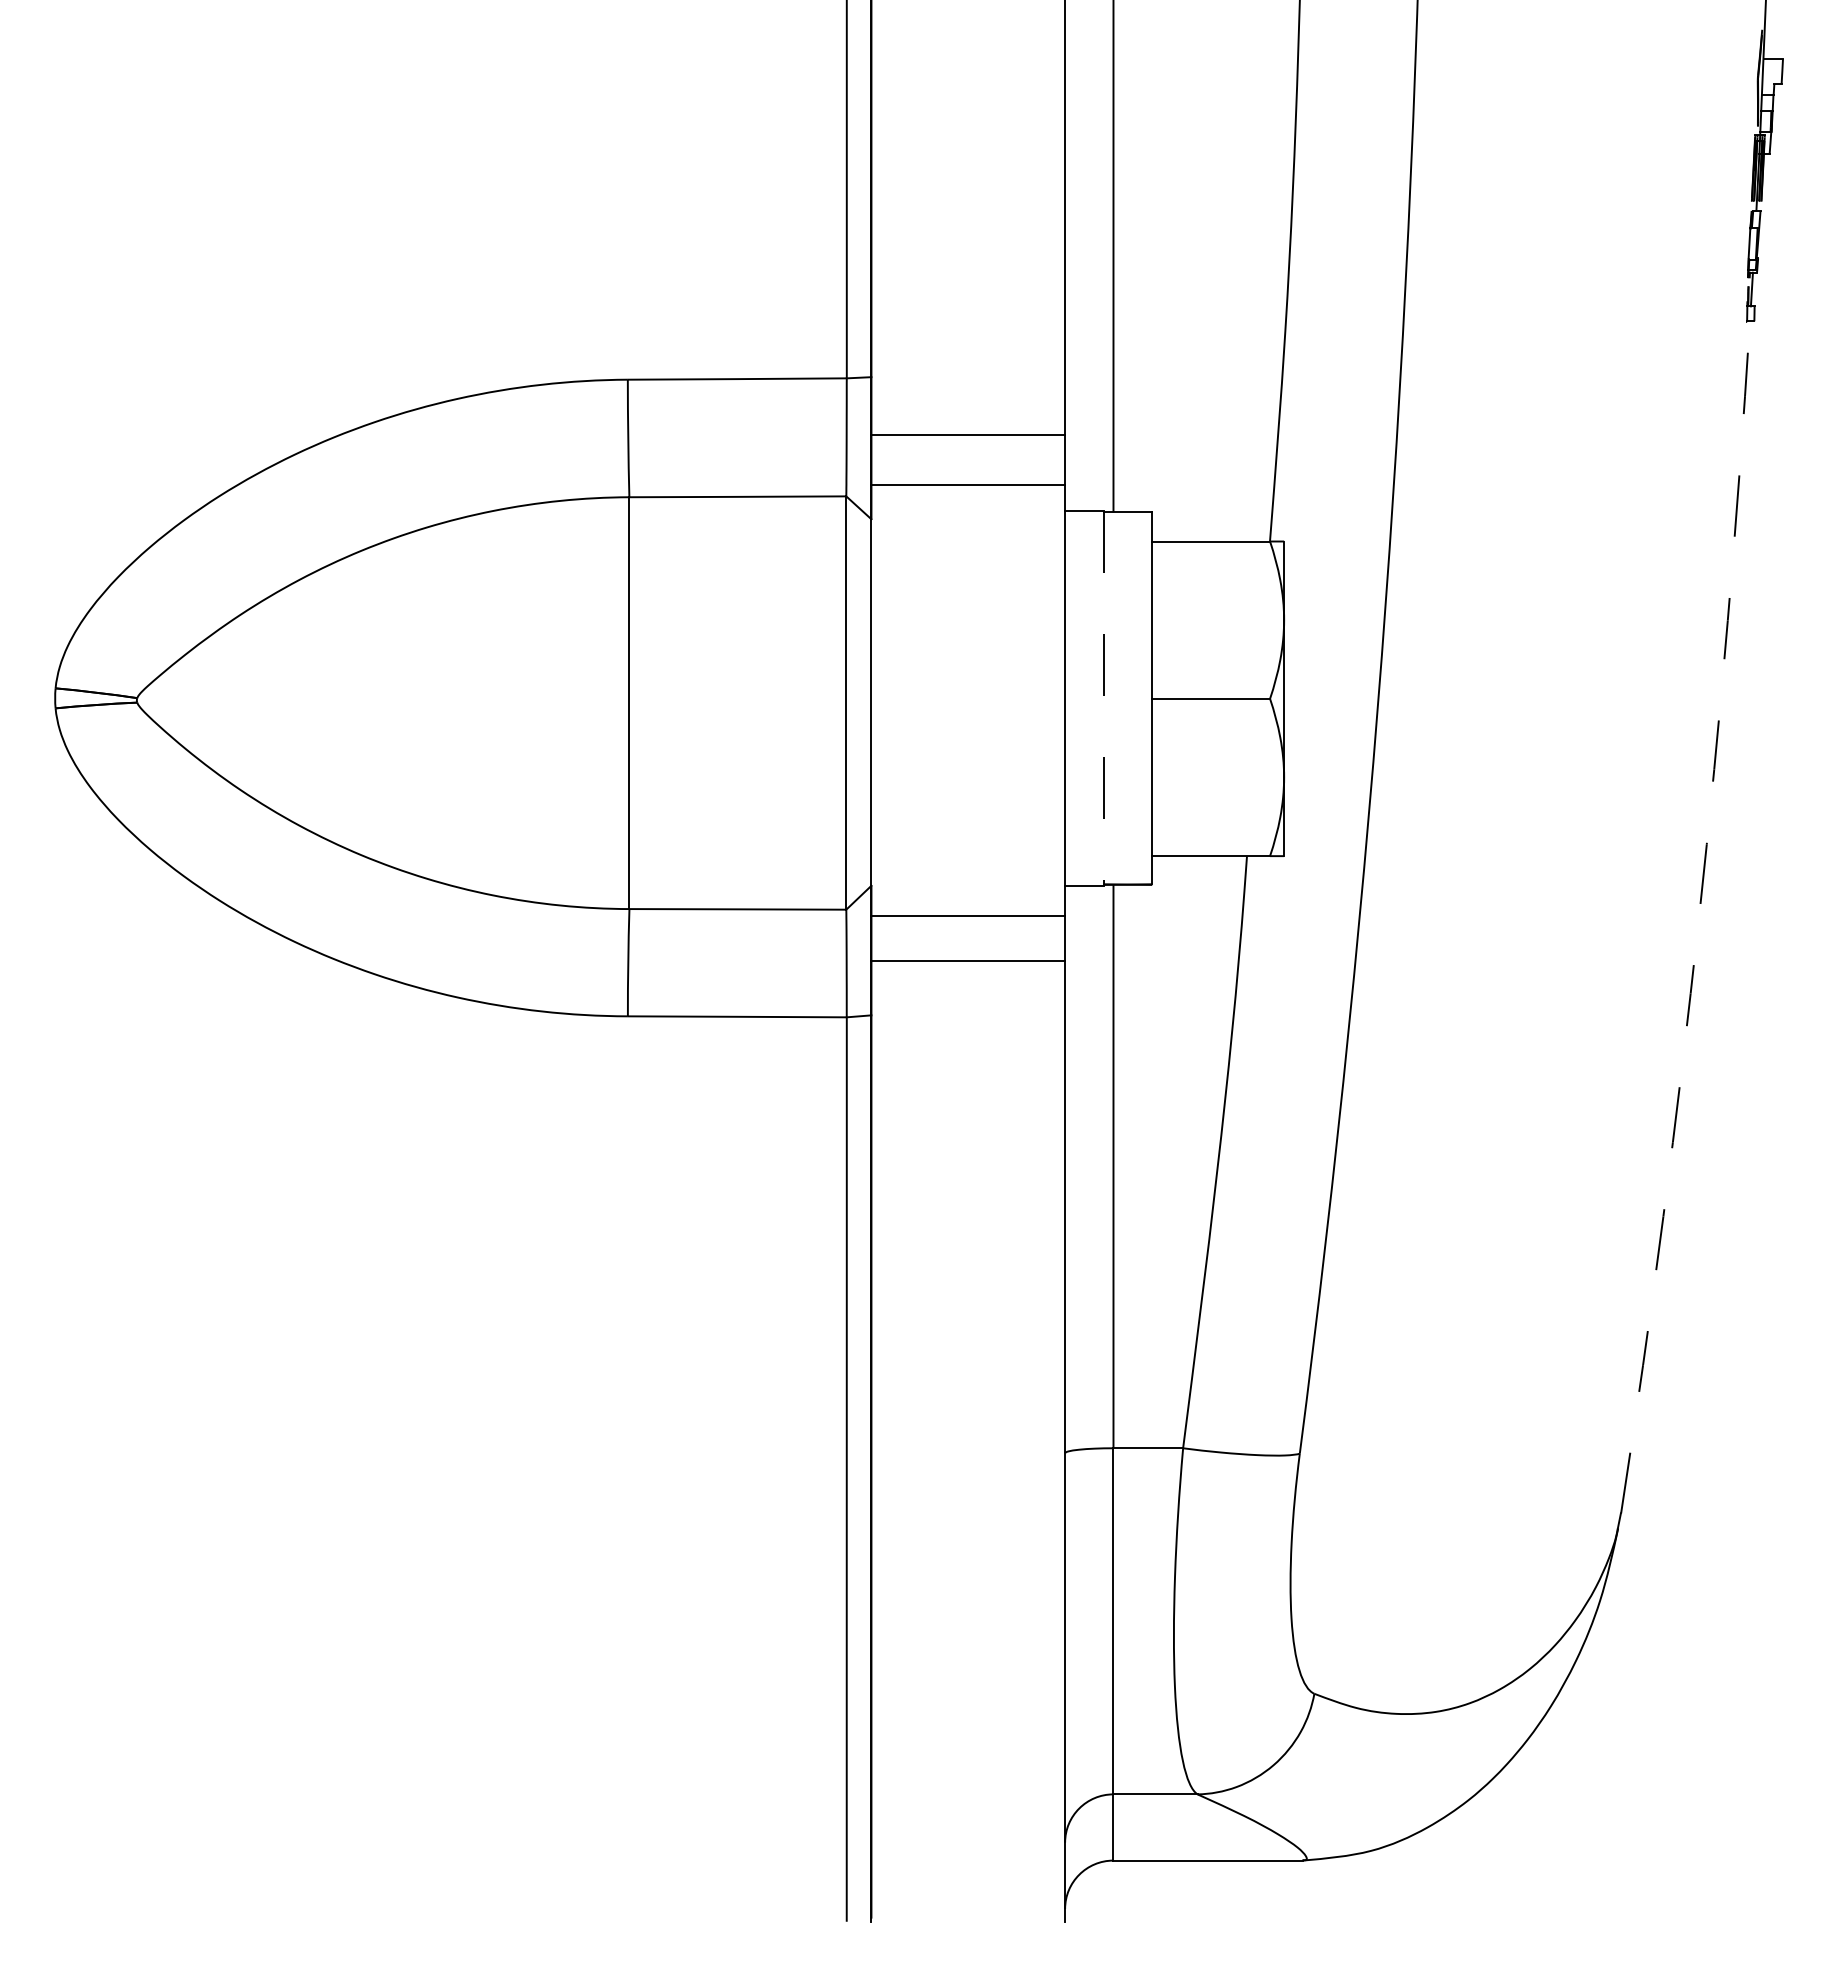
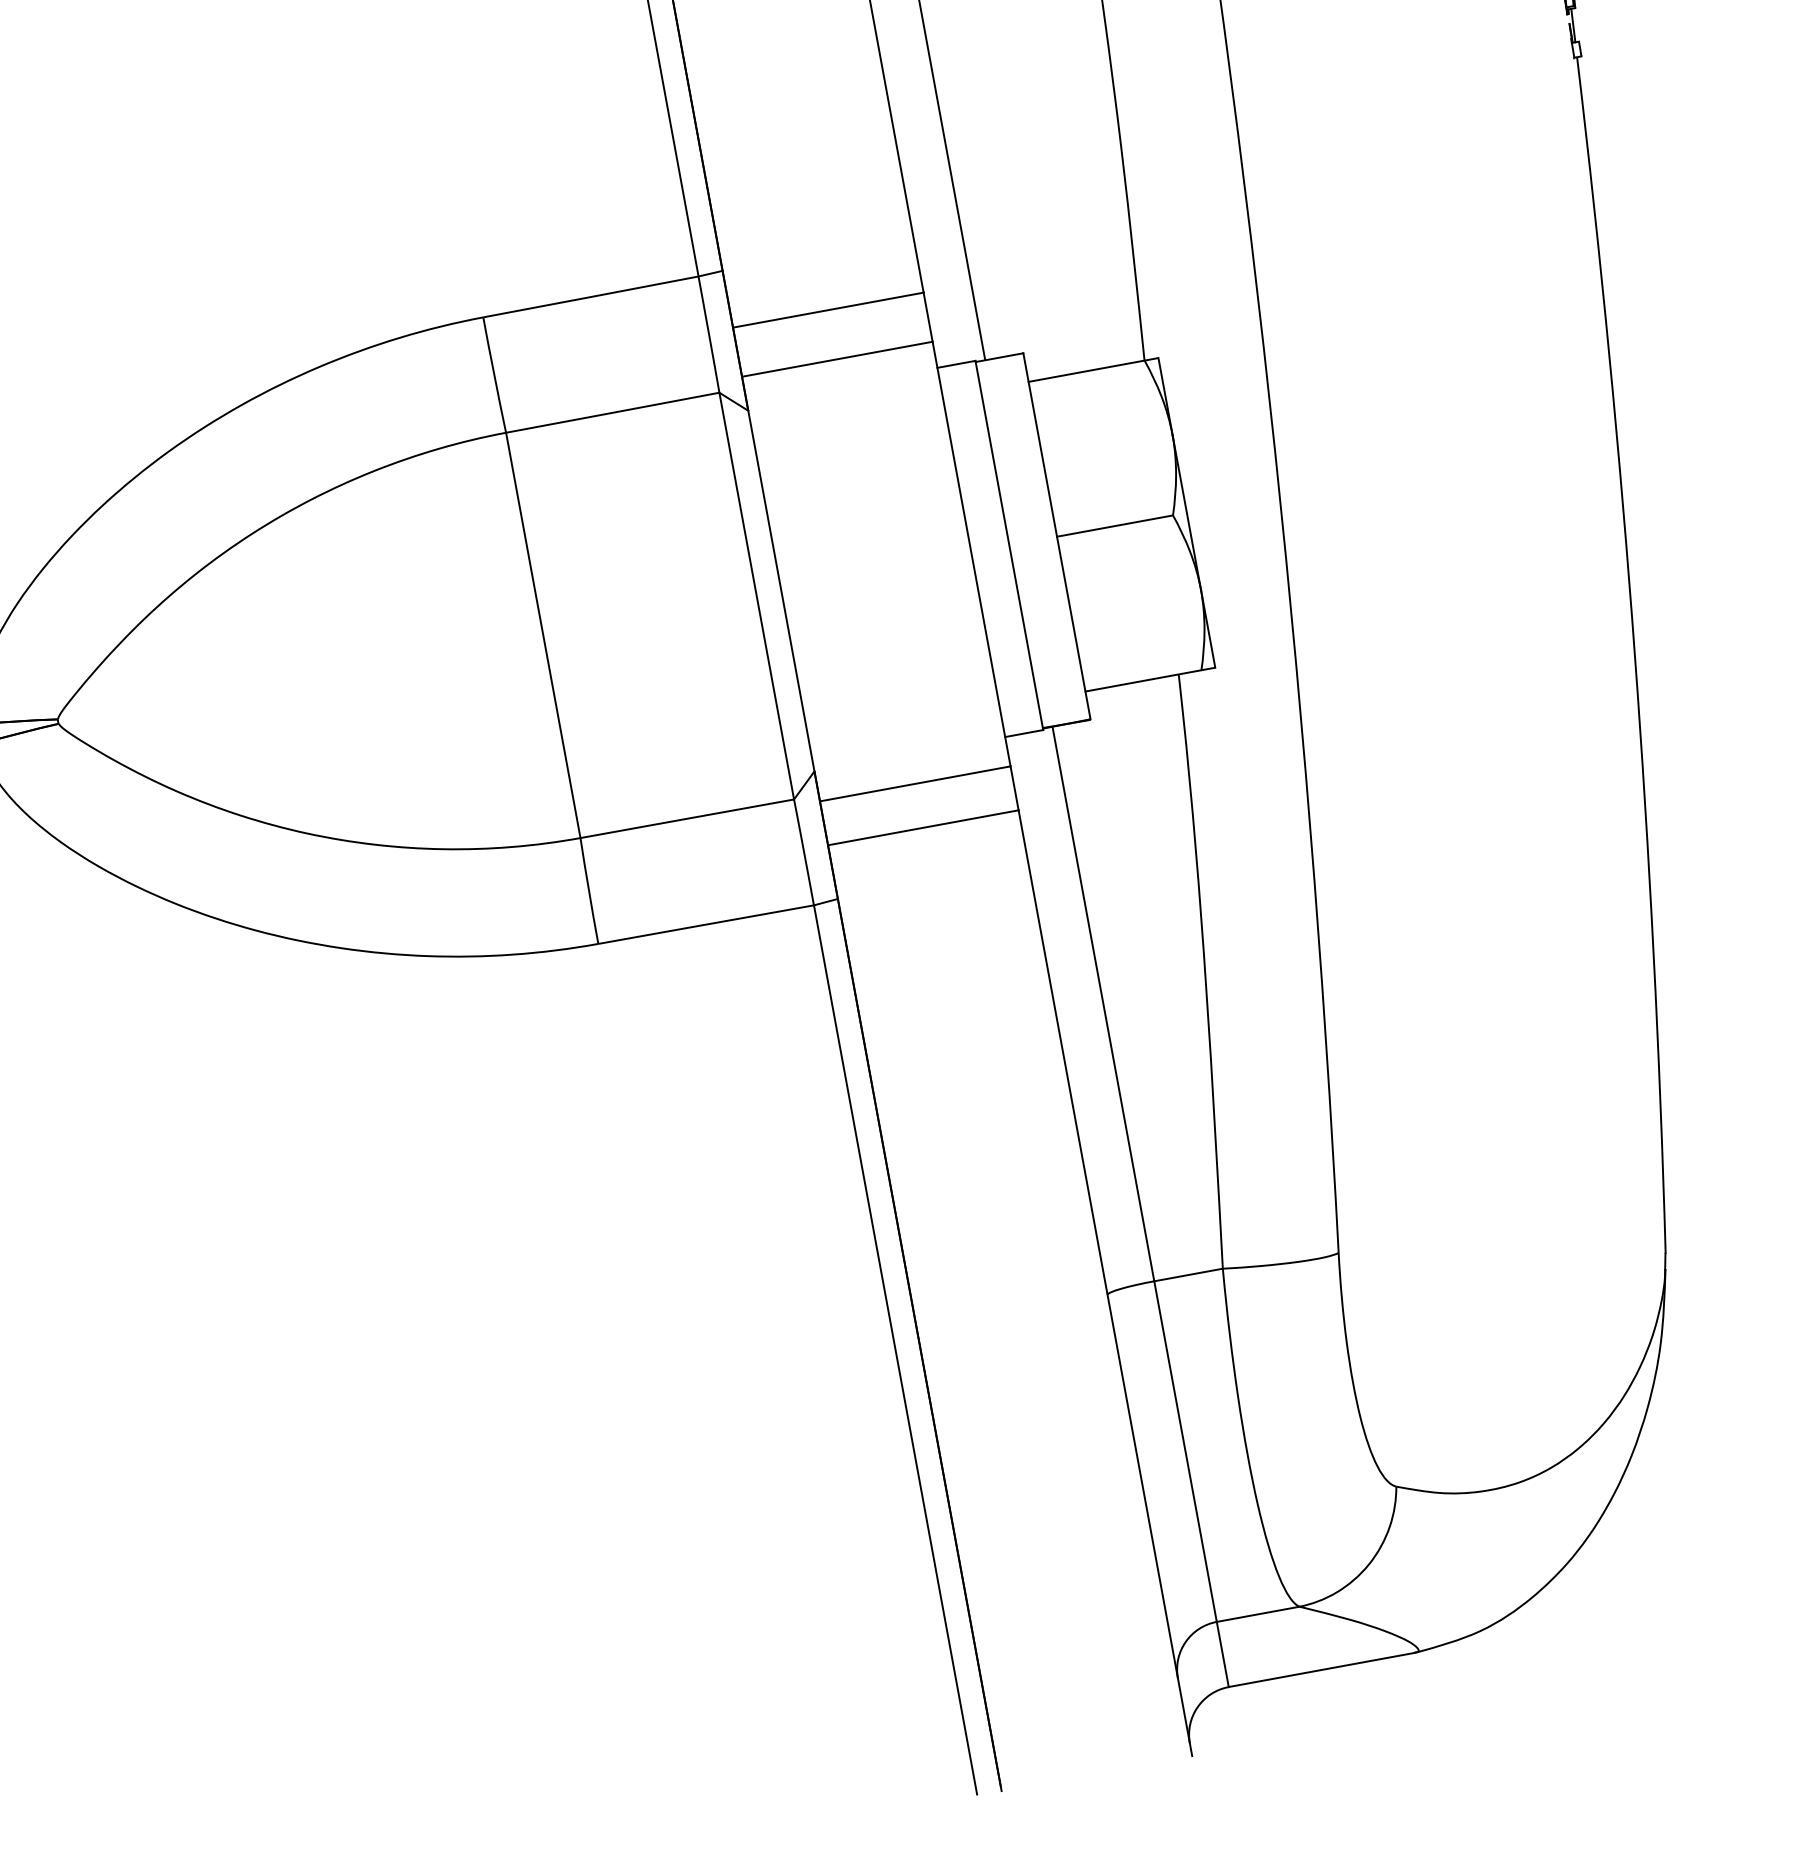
line: (1103, 698) -> (1009, 545), dashed -> solid
arc: (1698, 918) -> (1634, 654), dashed -> solid

